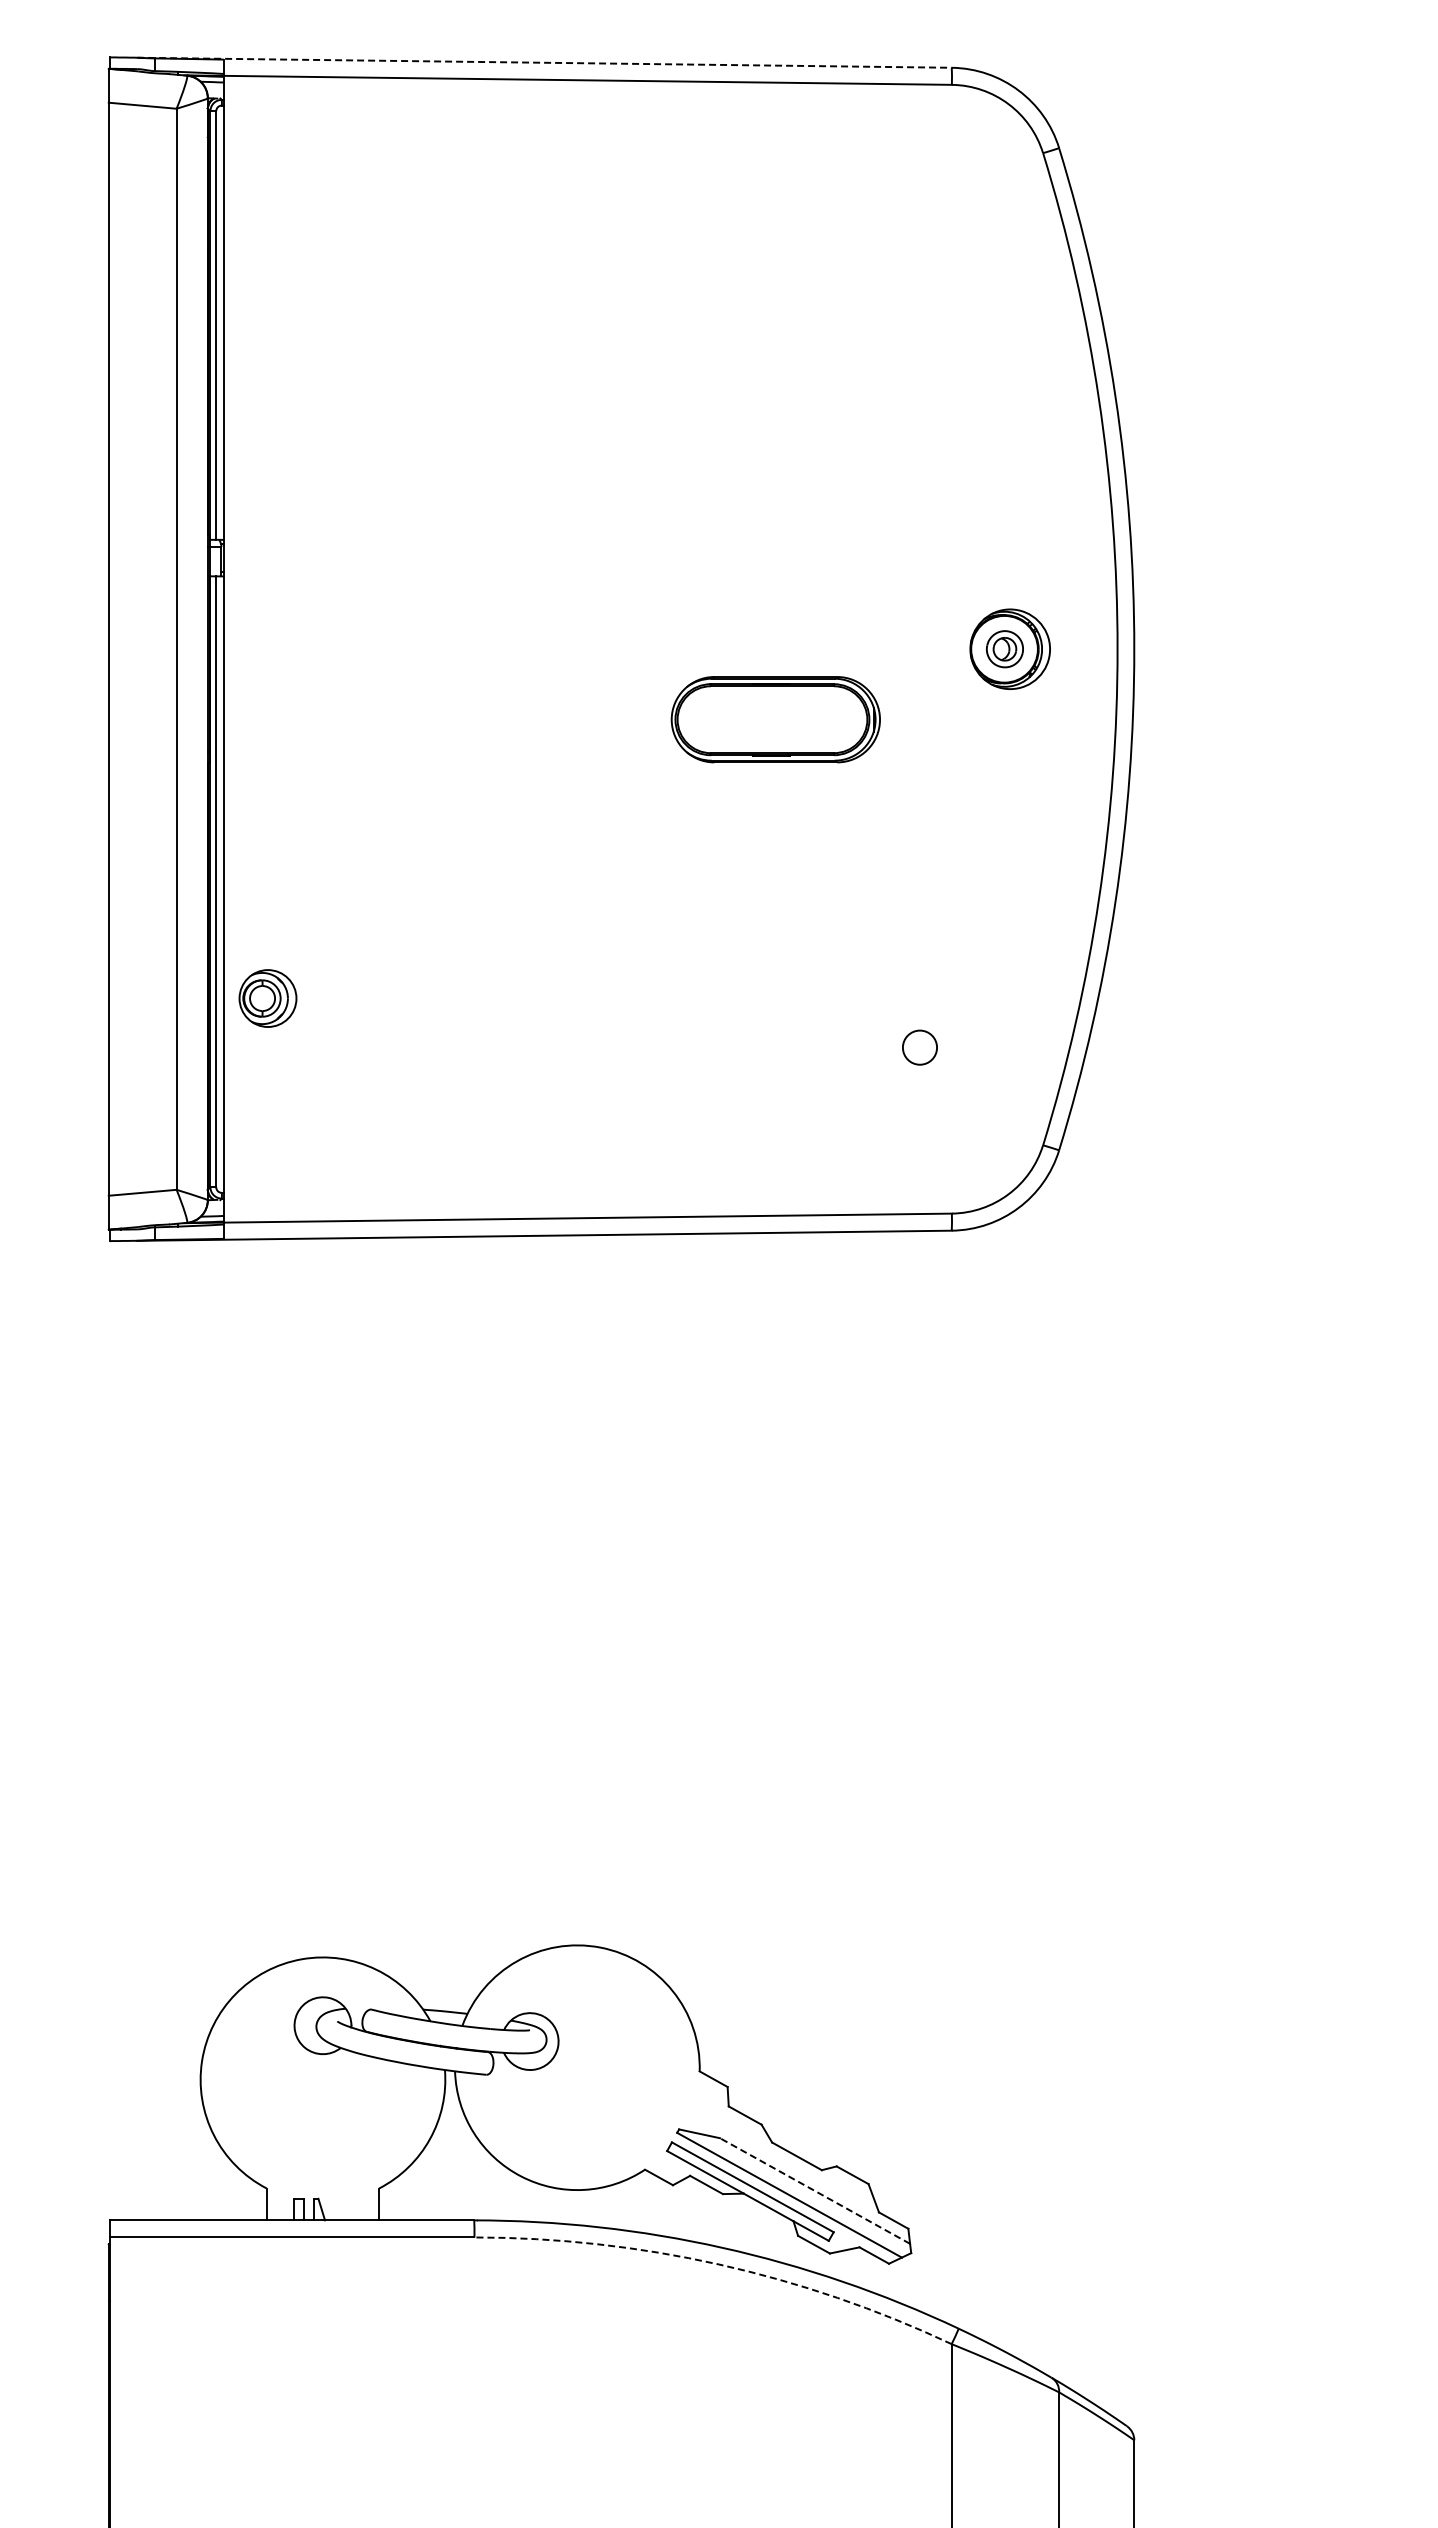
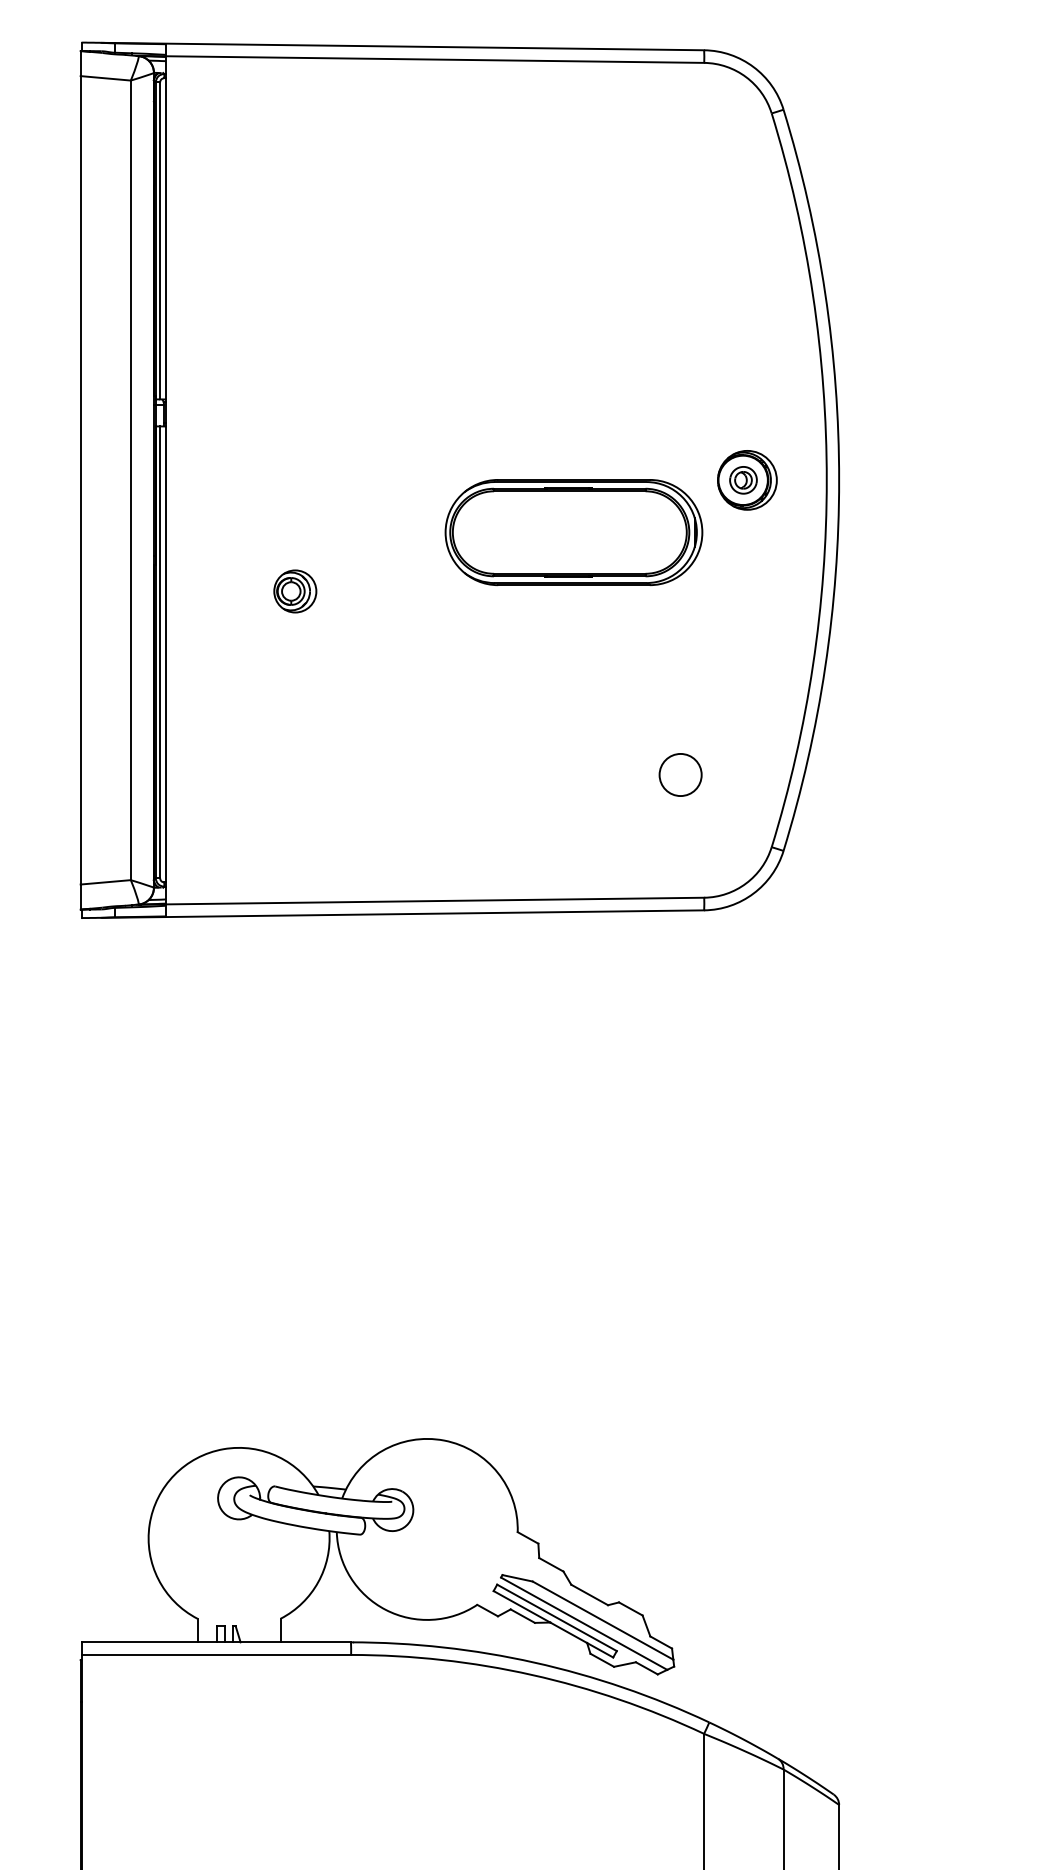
line: (544, 62) -> (402, 46), dashed -> solid
part: (775, 719) -> (573, 532), size x1.67
part: (267, 998) -> (294, 591), moved
circle: (919, 1047) -> (680, 774), size x1.67
line: (815, 2191) -> (603, 1620), dashed -> solid
arc: (718, 2264) -> (531, 1674), dashed -> solid

